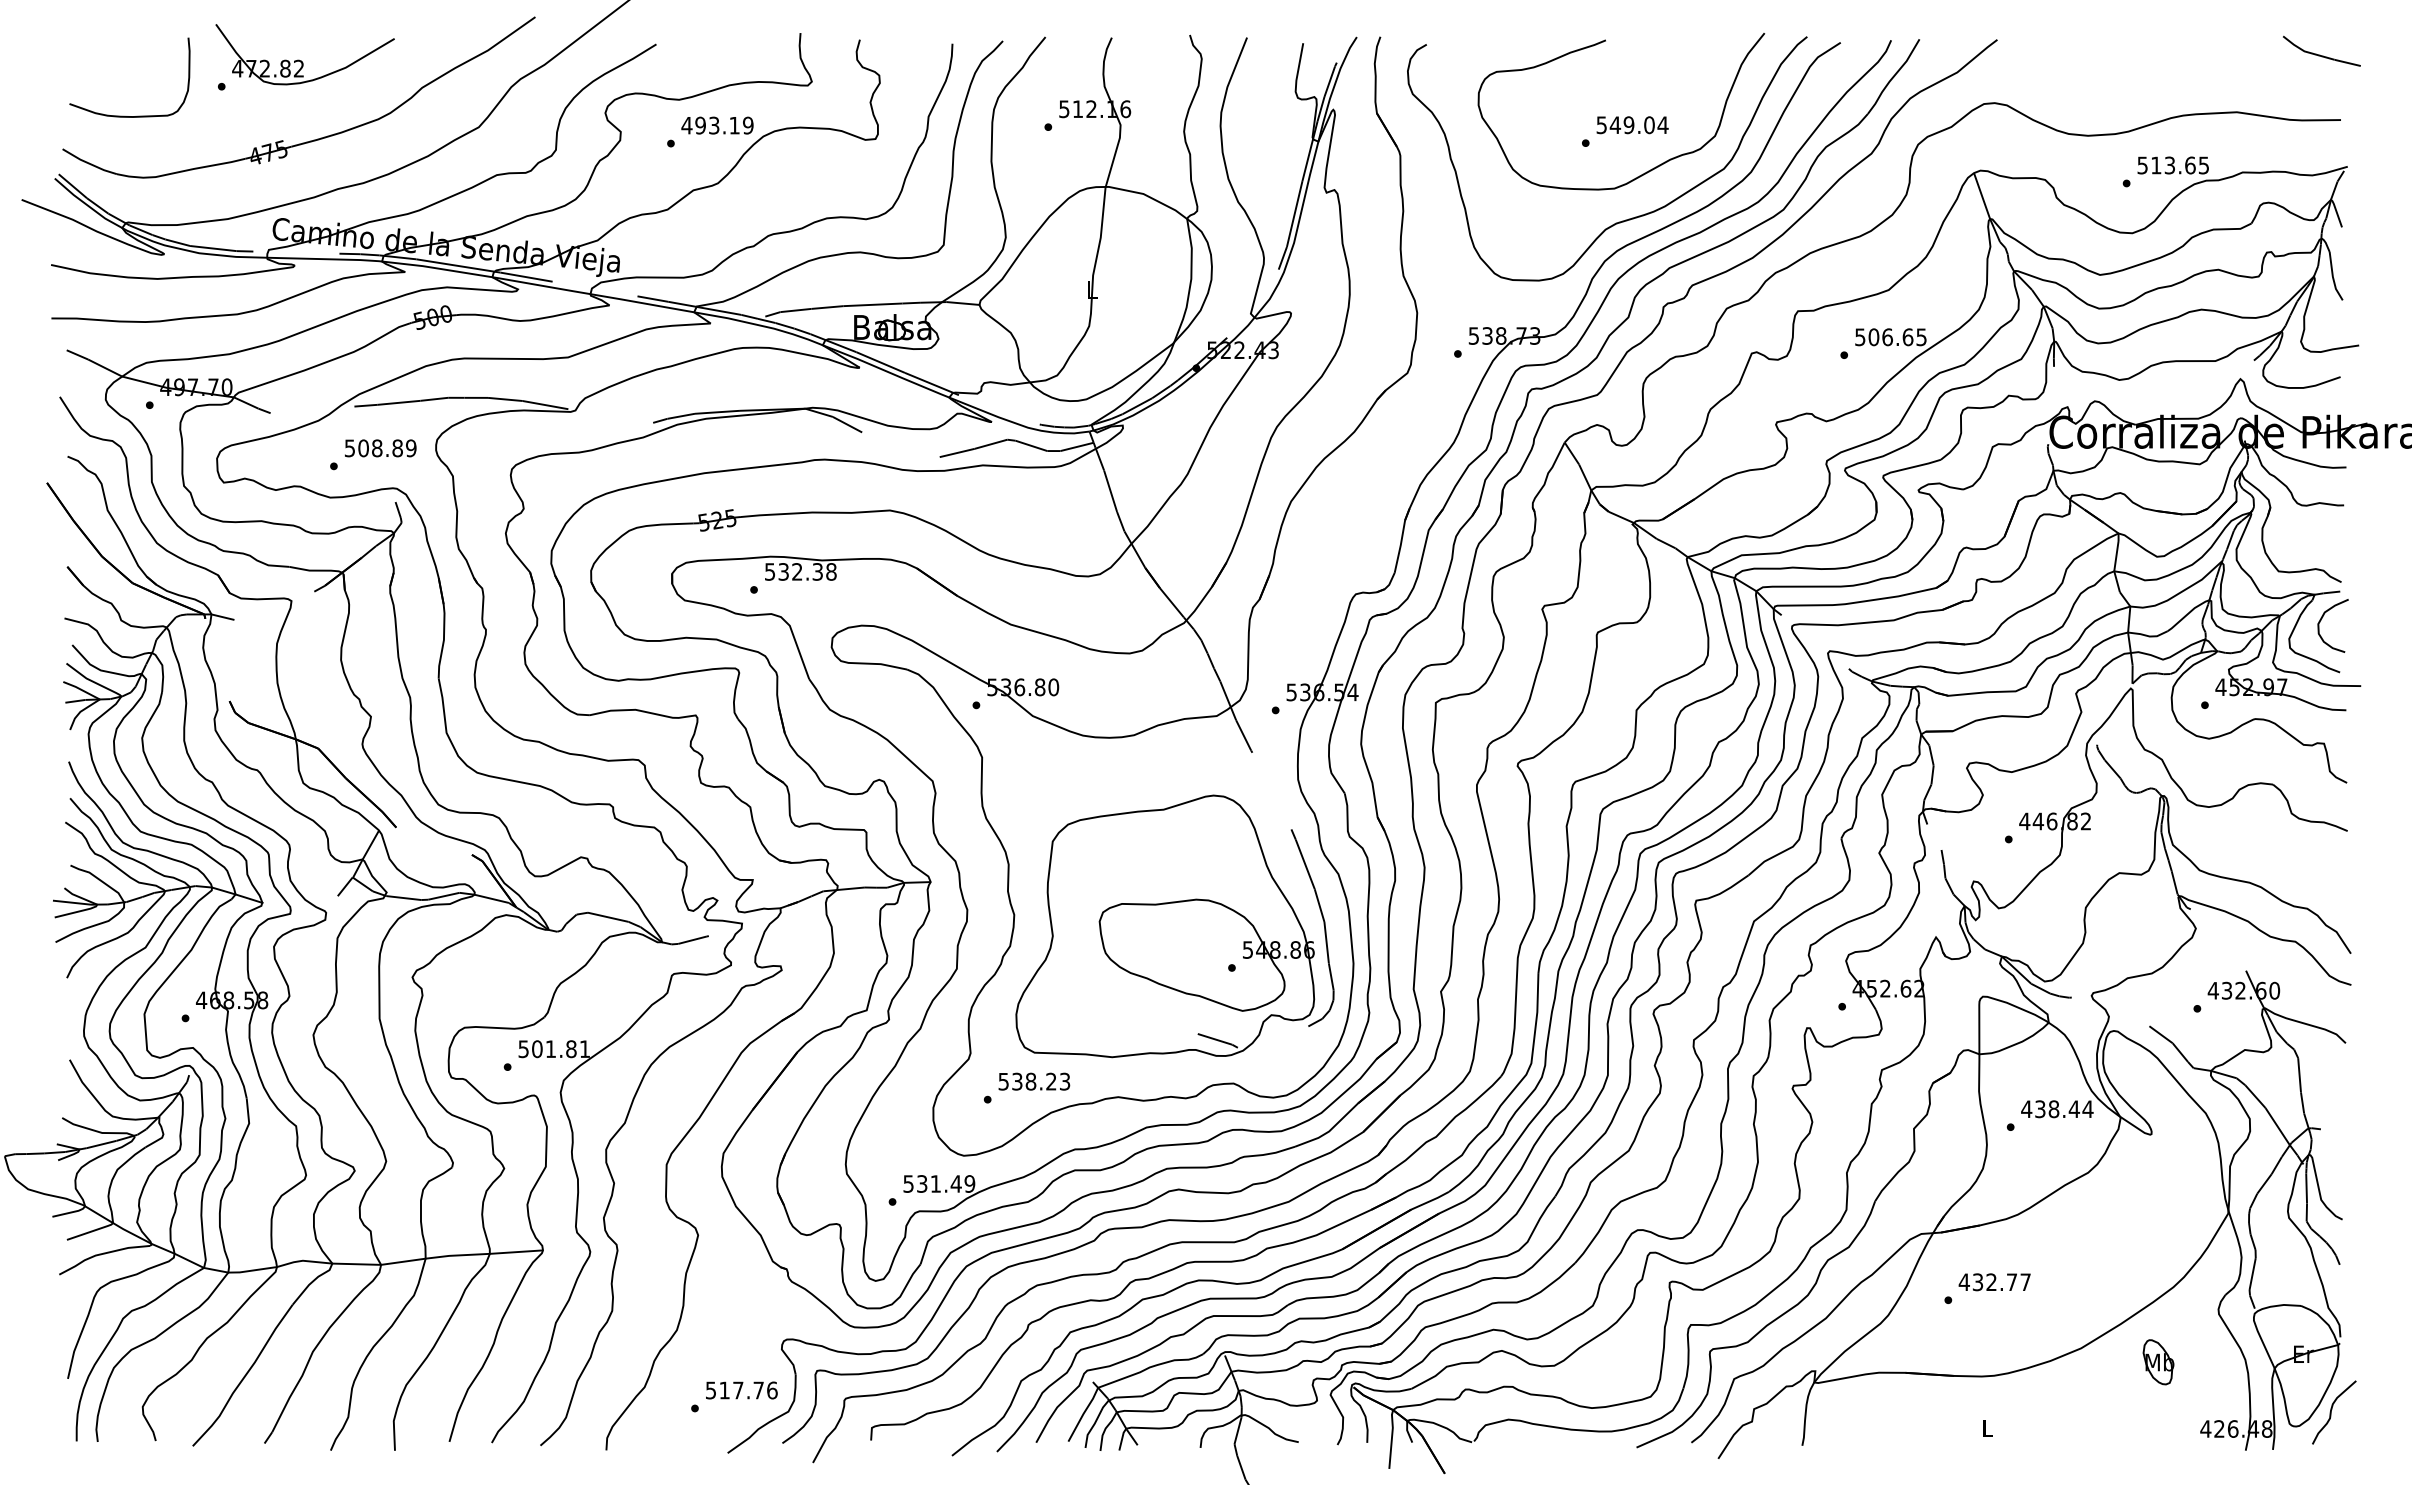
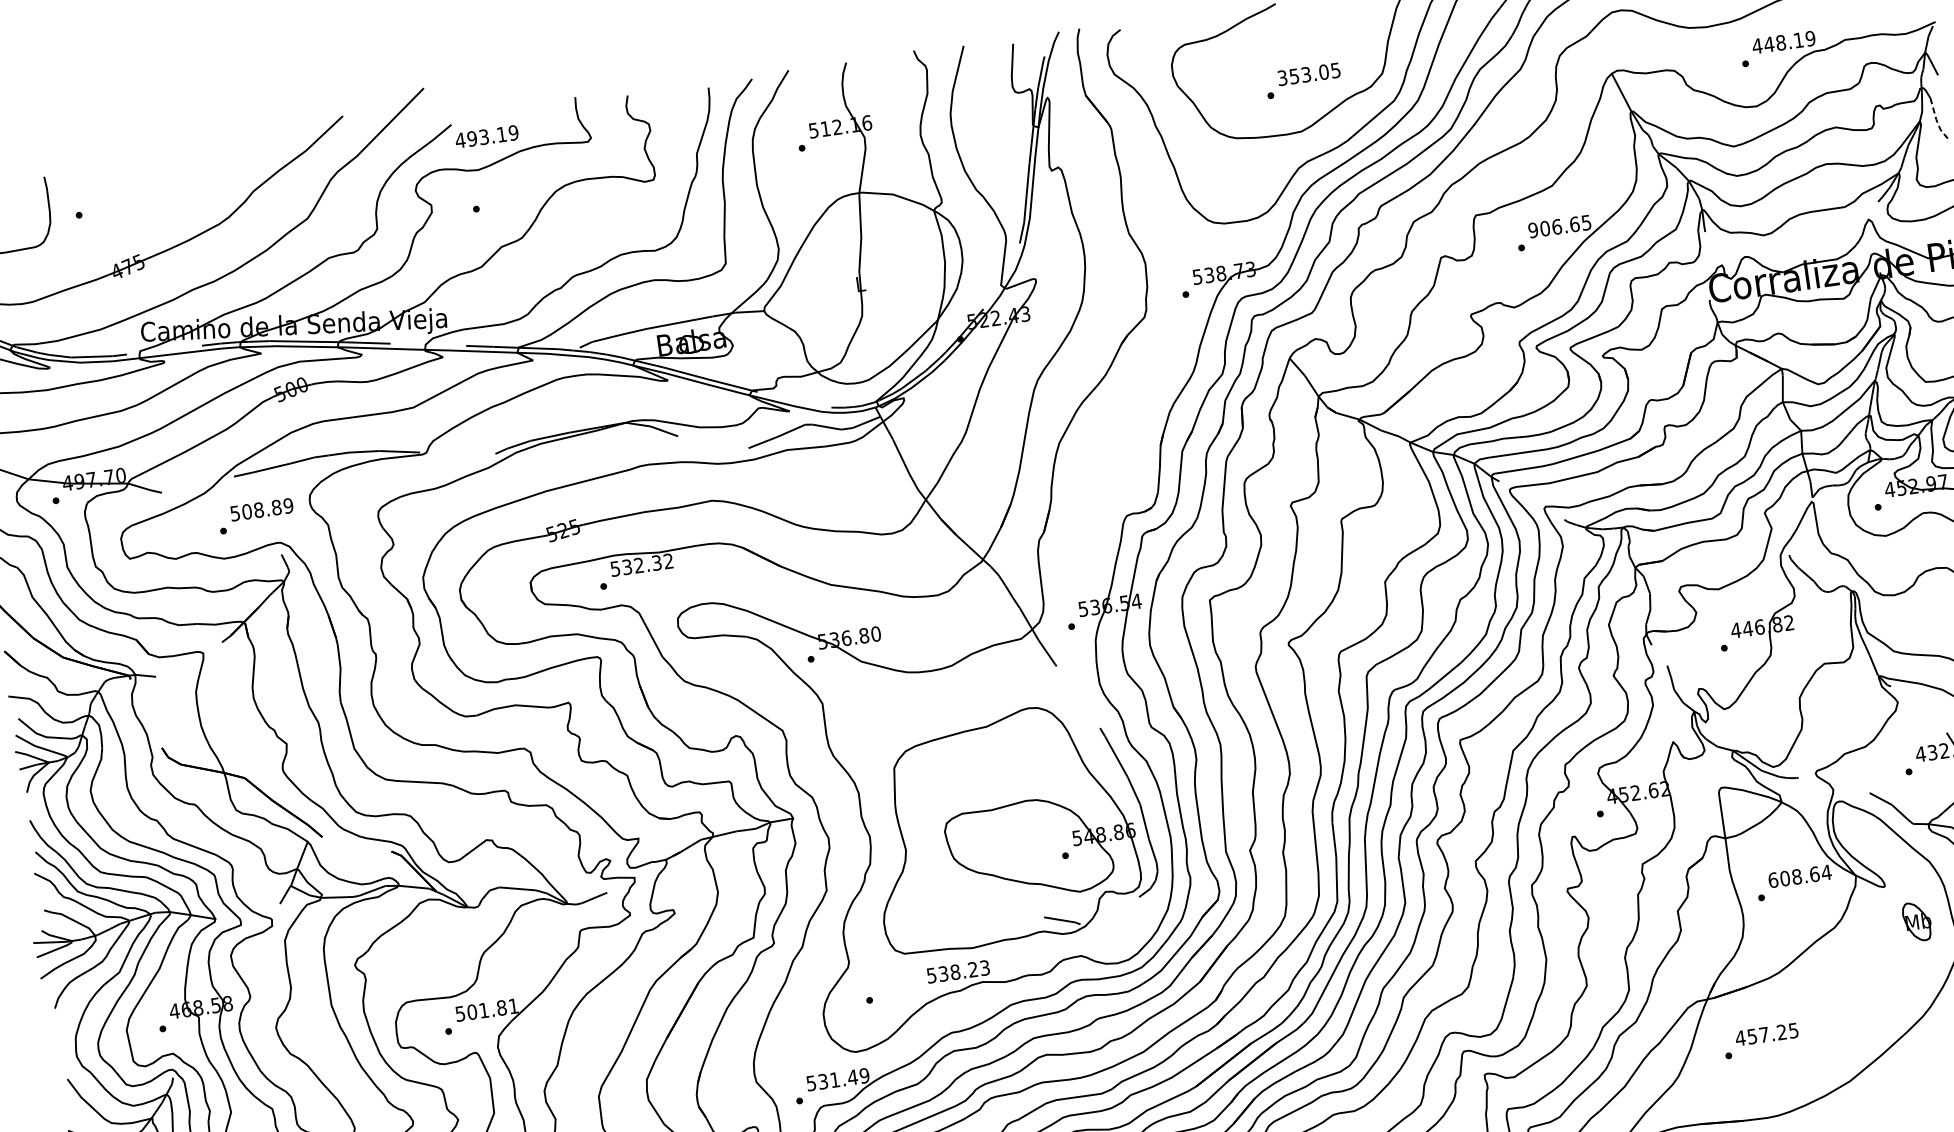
part: (301, 60) -> (145, 182), removed
text: (717, 125) -> (486, 136), moved
text: (1632, 125) -> (1309, 74), 549.04 -> 353.05
text: (2173, 165) -> (1784, 42), 513.65 -> 448.19
line: (2333, 277) -> (1936, 119), solid -> dashed
text: (1860, 336) -> (1533, 229), 506.65 -> 906.65
text: (831, 571) -> (668, 560), 532.38 -> 532.32
text: (1034, 1081) -> (958, 971), moved
text: (2050, 1109) -> (1793, 877), 438.44 -> 608.64
text: (2001, 1282) -> (1772, 1033), 432.77 -> 457.25
part: (2158, 1362) -> (1917, 922), moved

